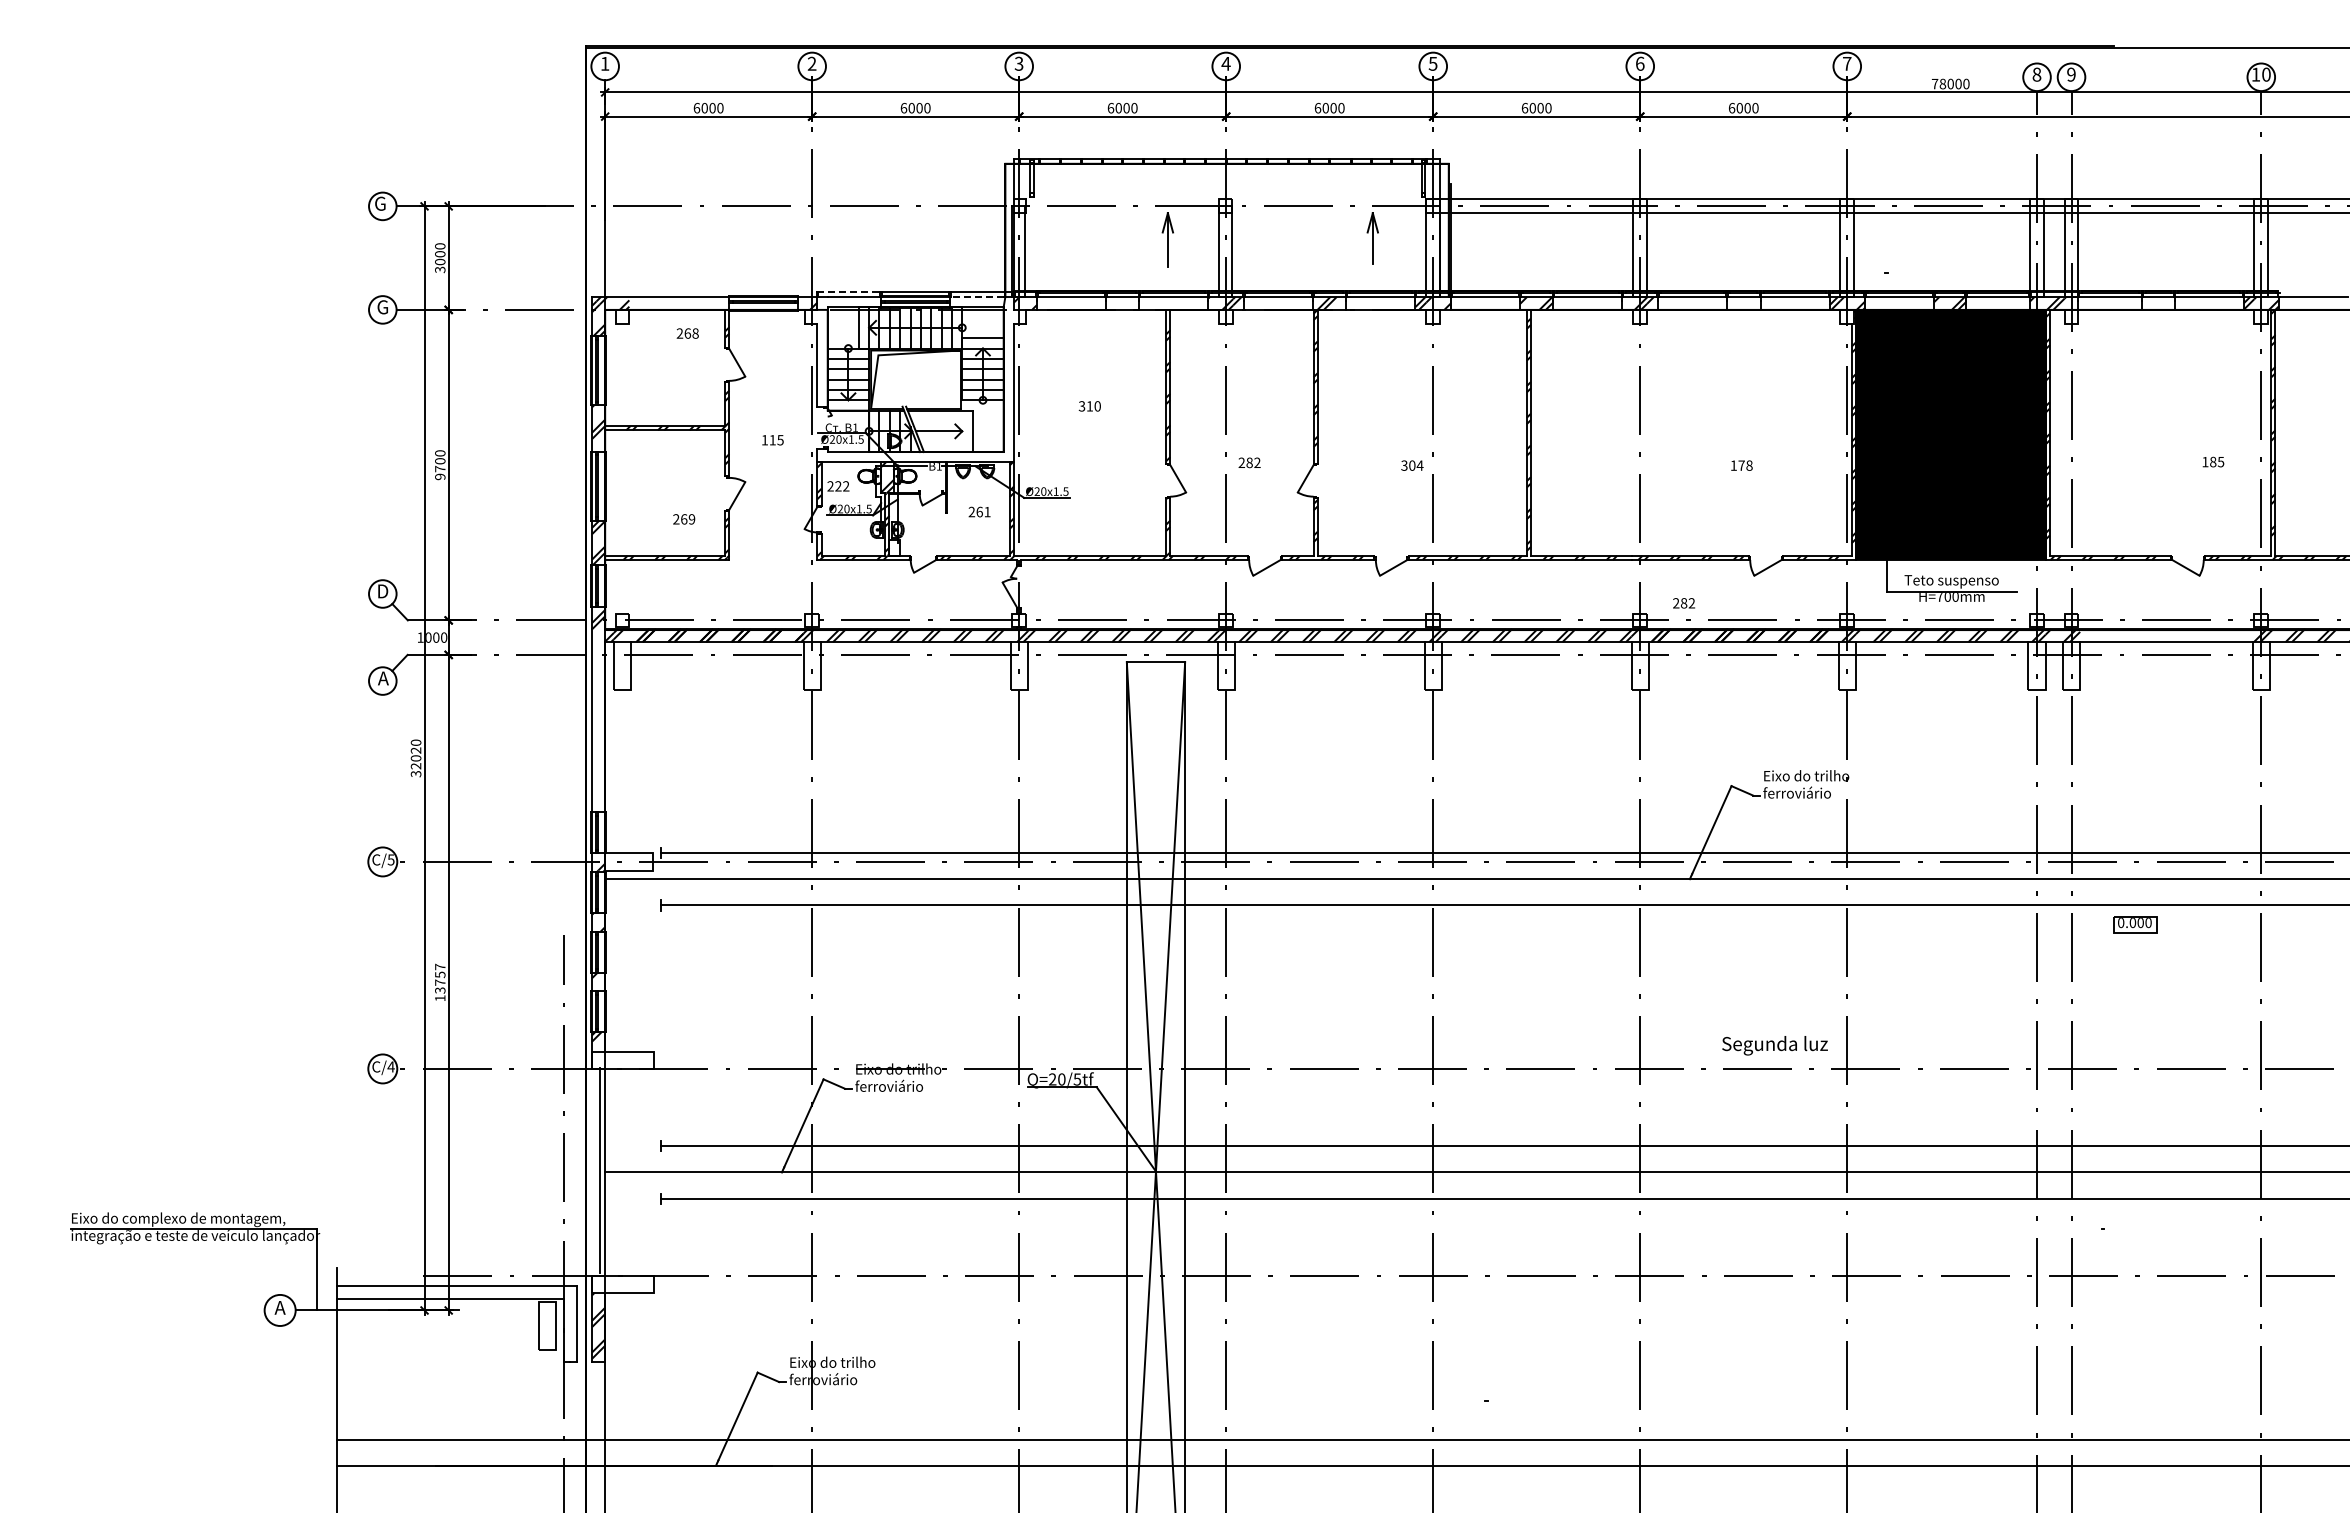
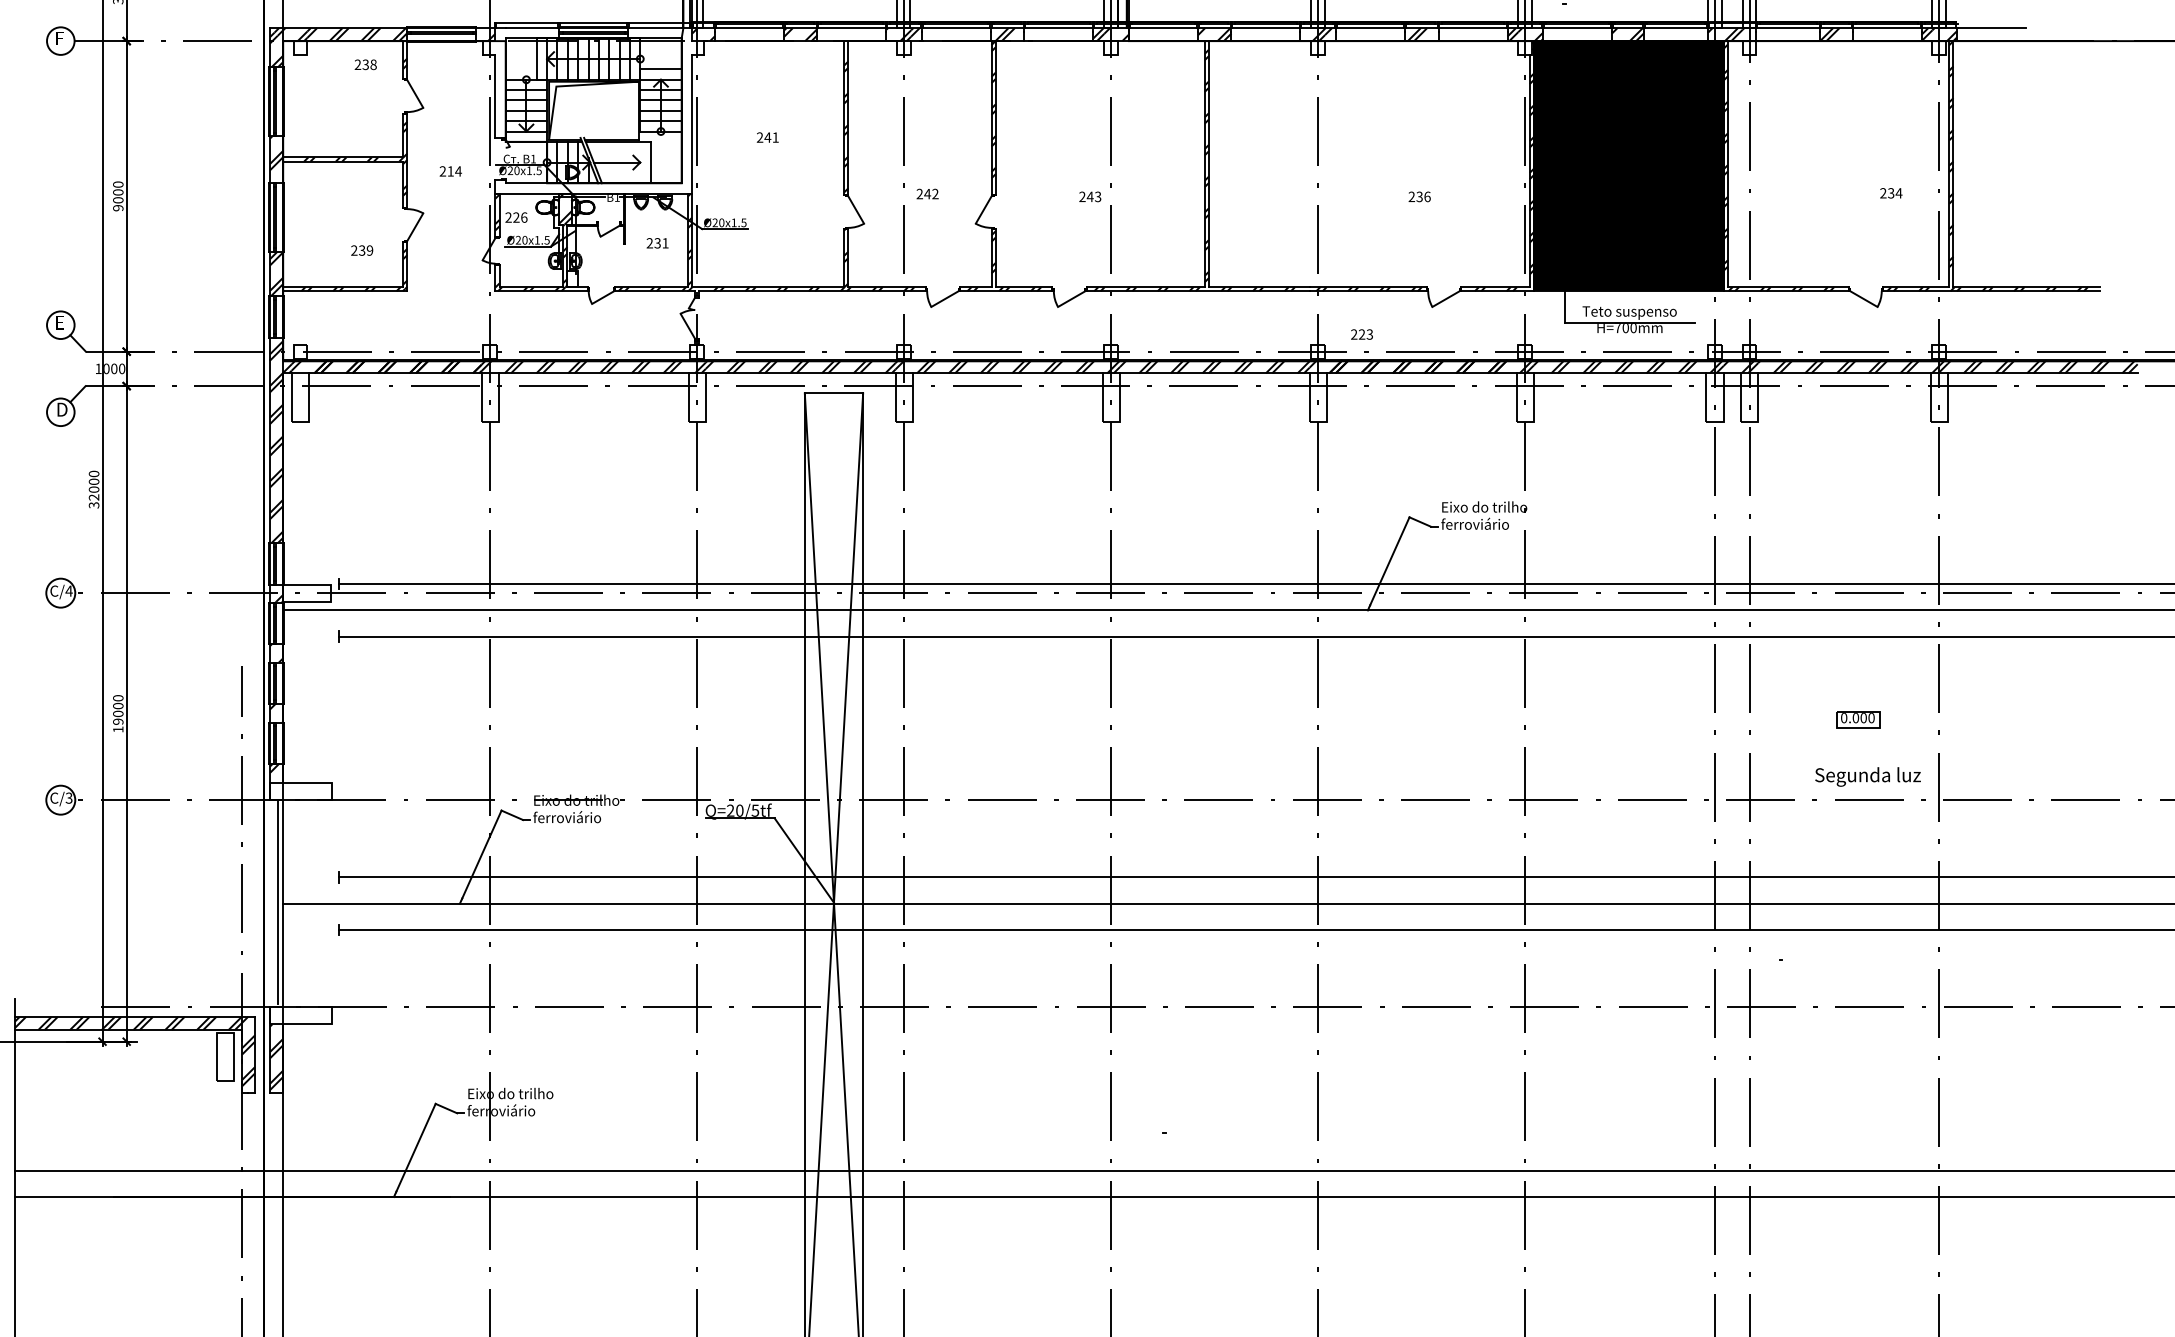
line: (849, 291) -> (527, 22), dashed -> solid
line: (976, 296) -> (654, 27), dashed -> solid
hatch: (679, 302) -> (357, 33), added
hatch: (1122, 302) -> (800, 33), added
hatch: (1739, 302) -> (1417, 33), added
hatch: (2158, 302) -> (1836, 33), added
text: (382, 307) -> (60, 38), G -> F
text: (687, 333) -> (365, 64), 268 -> 238
text: (1089, 406) -> (767, 137), 310 -> 241
text: (772, 439) -> (450, 170), 115 -> 214
text: (2213, 461) -> (1891, 192), 185 -> 234
text: (1249, 462) -> (927, 193), 282 -> 242
text: (1412, 465) -> (1090, 196), 304 -> 243
text: (1741, 465) -> (1419, 196), 178 -> 236
text: (440, 468) -> (118, 199), 9700 -> 9000
text: (846, 486) -> (524, 217), 222 -> 226
text: (979, 511) -> (657, 242), 261 -> 231
text: (684, 519) -> (362, 250), 269 -> 239
text: (383, 591) -> (61, 322), D -> E
text: (1688, 603) -> (1366, 334), 282 -> 223
hatch: (2160, 635) -> (1838, 366), added
text: (383, 678) -> (61, 409), A -> D
hatch: (598, 720) -> (276, 451), added
text: (416, 750) -> (94, 481), 32020 -> 32000
text: (390, 859) -> (68, 590), C/5 -> C/4
part: (2135, 924) -> (1858, 719), moved
text: (440, 978) -> (118, 709), 13757 -> 19000
text: (1774, 1045) -> (1867, 776), moved
text: (390, 1066) -> (68, 797), C/4 -> C/3
hatch: (453, 1291) -> (131, 1022), added
hatch: (570, 1329) -> (248, 1060), added

